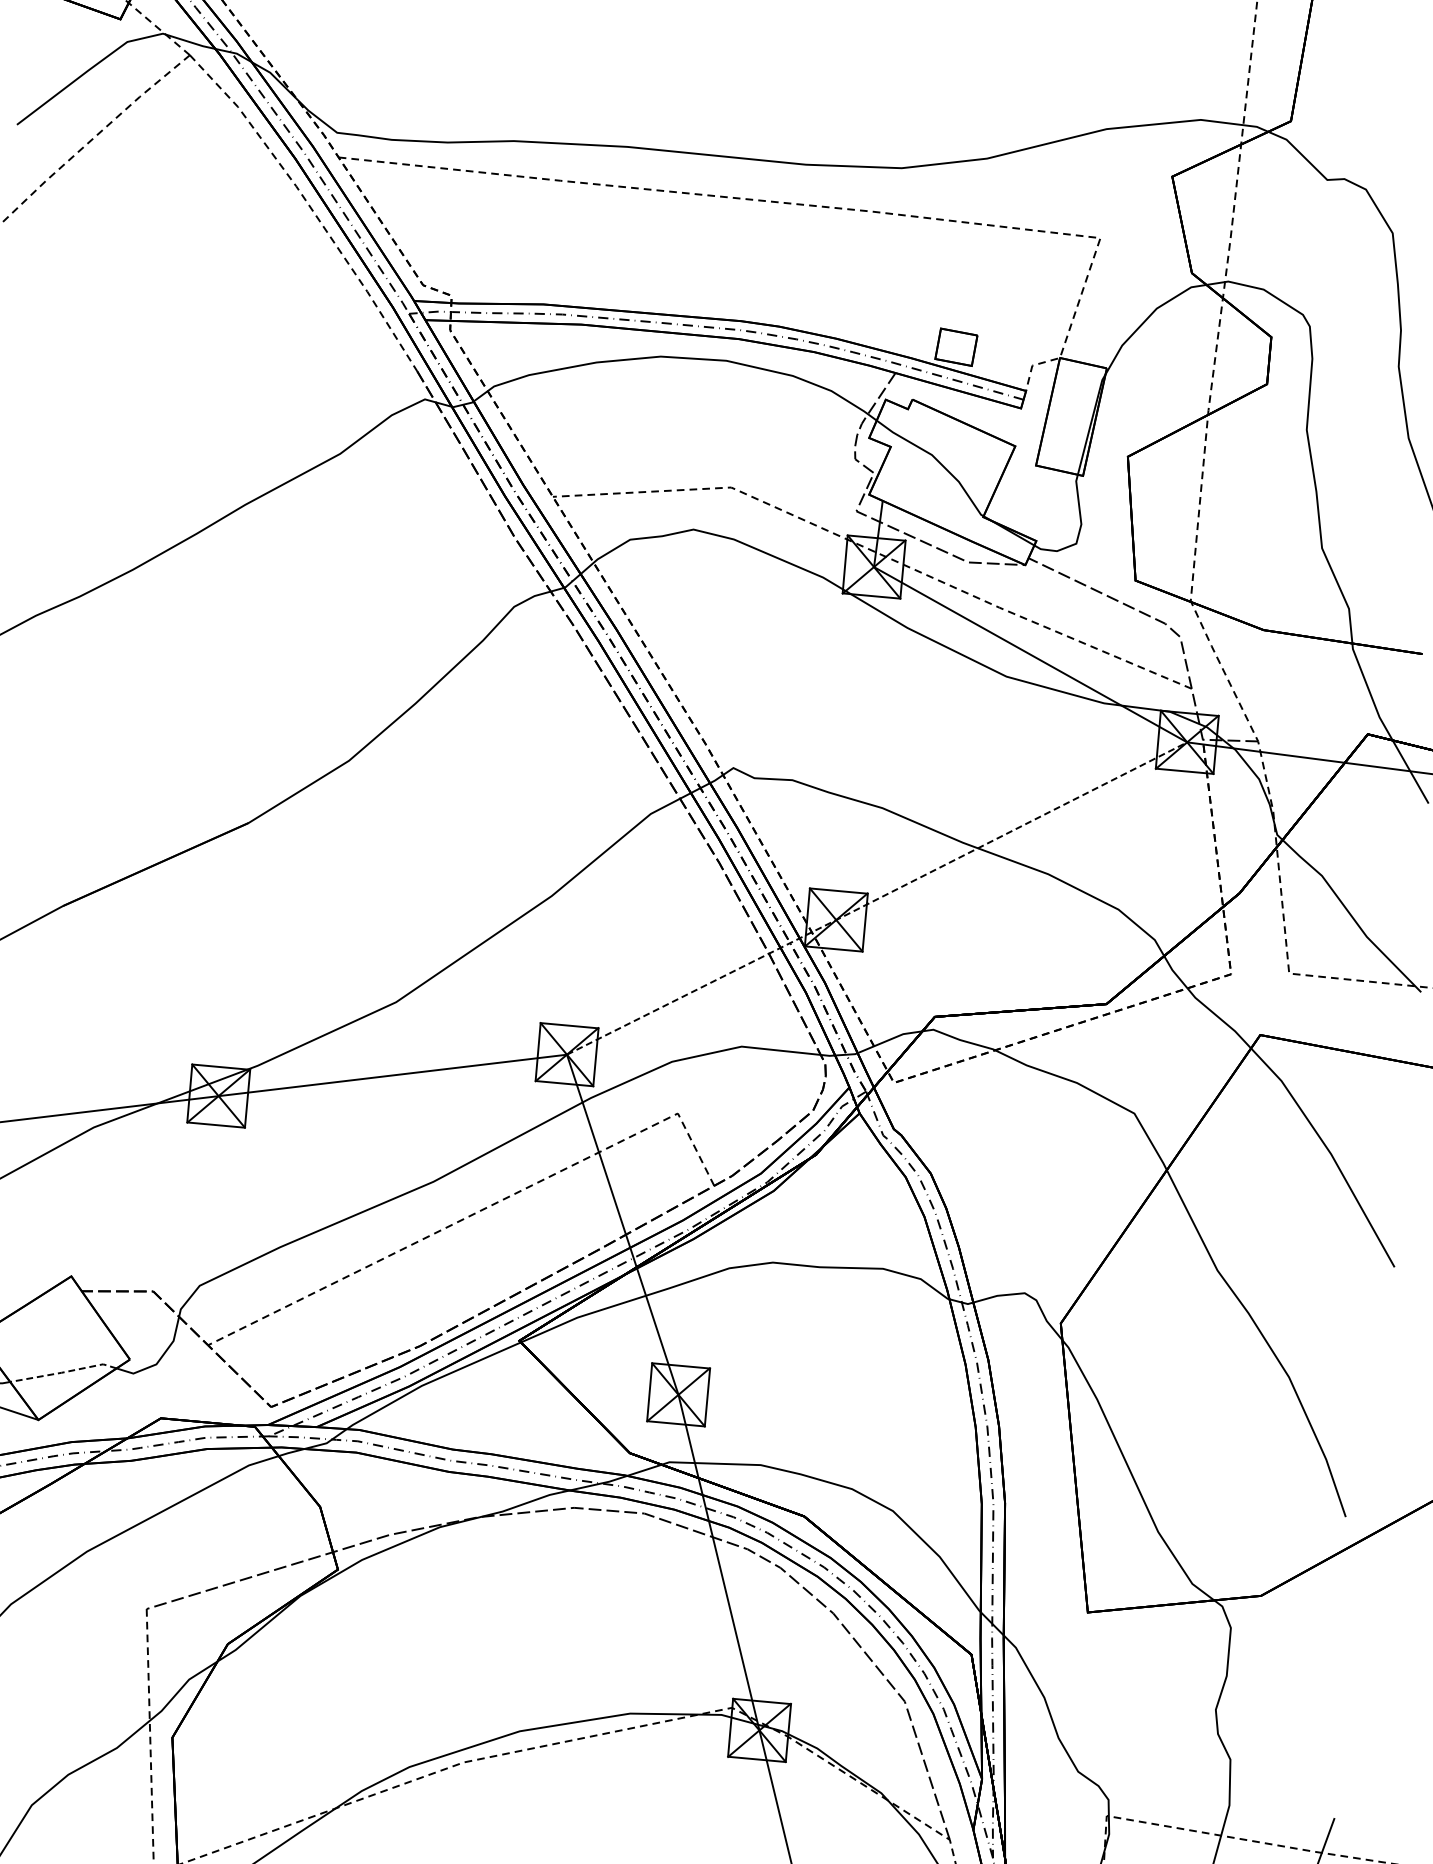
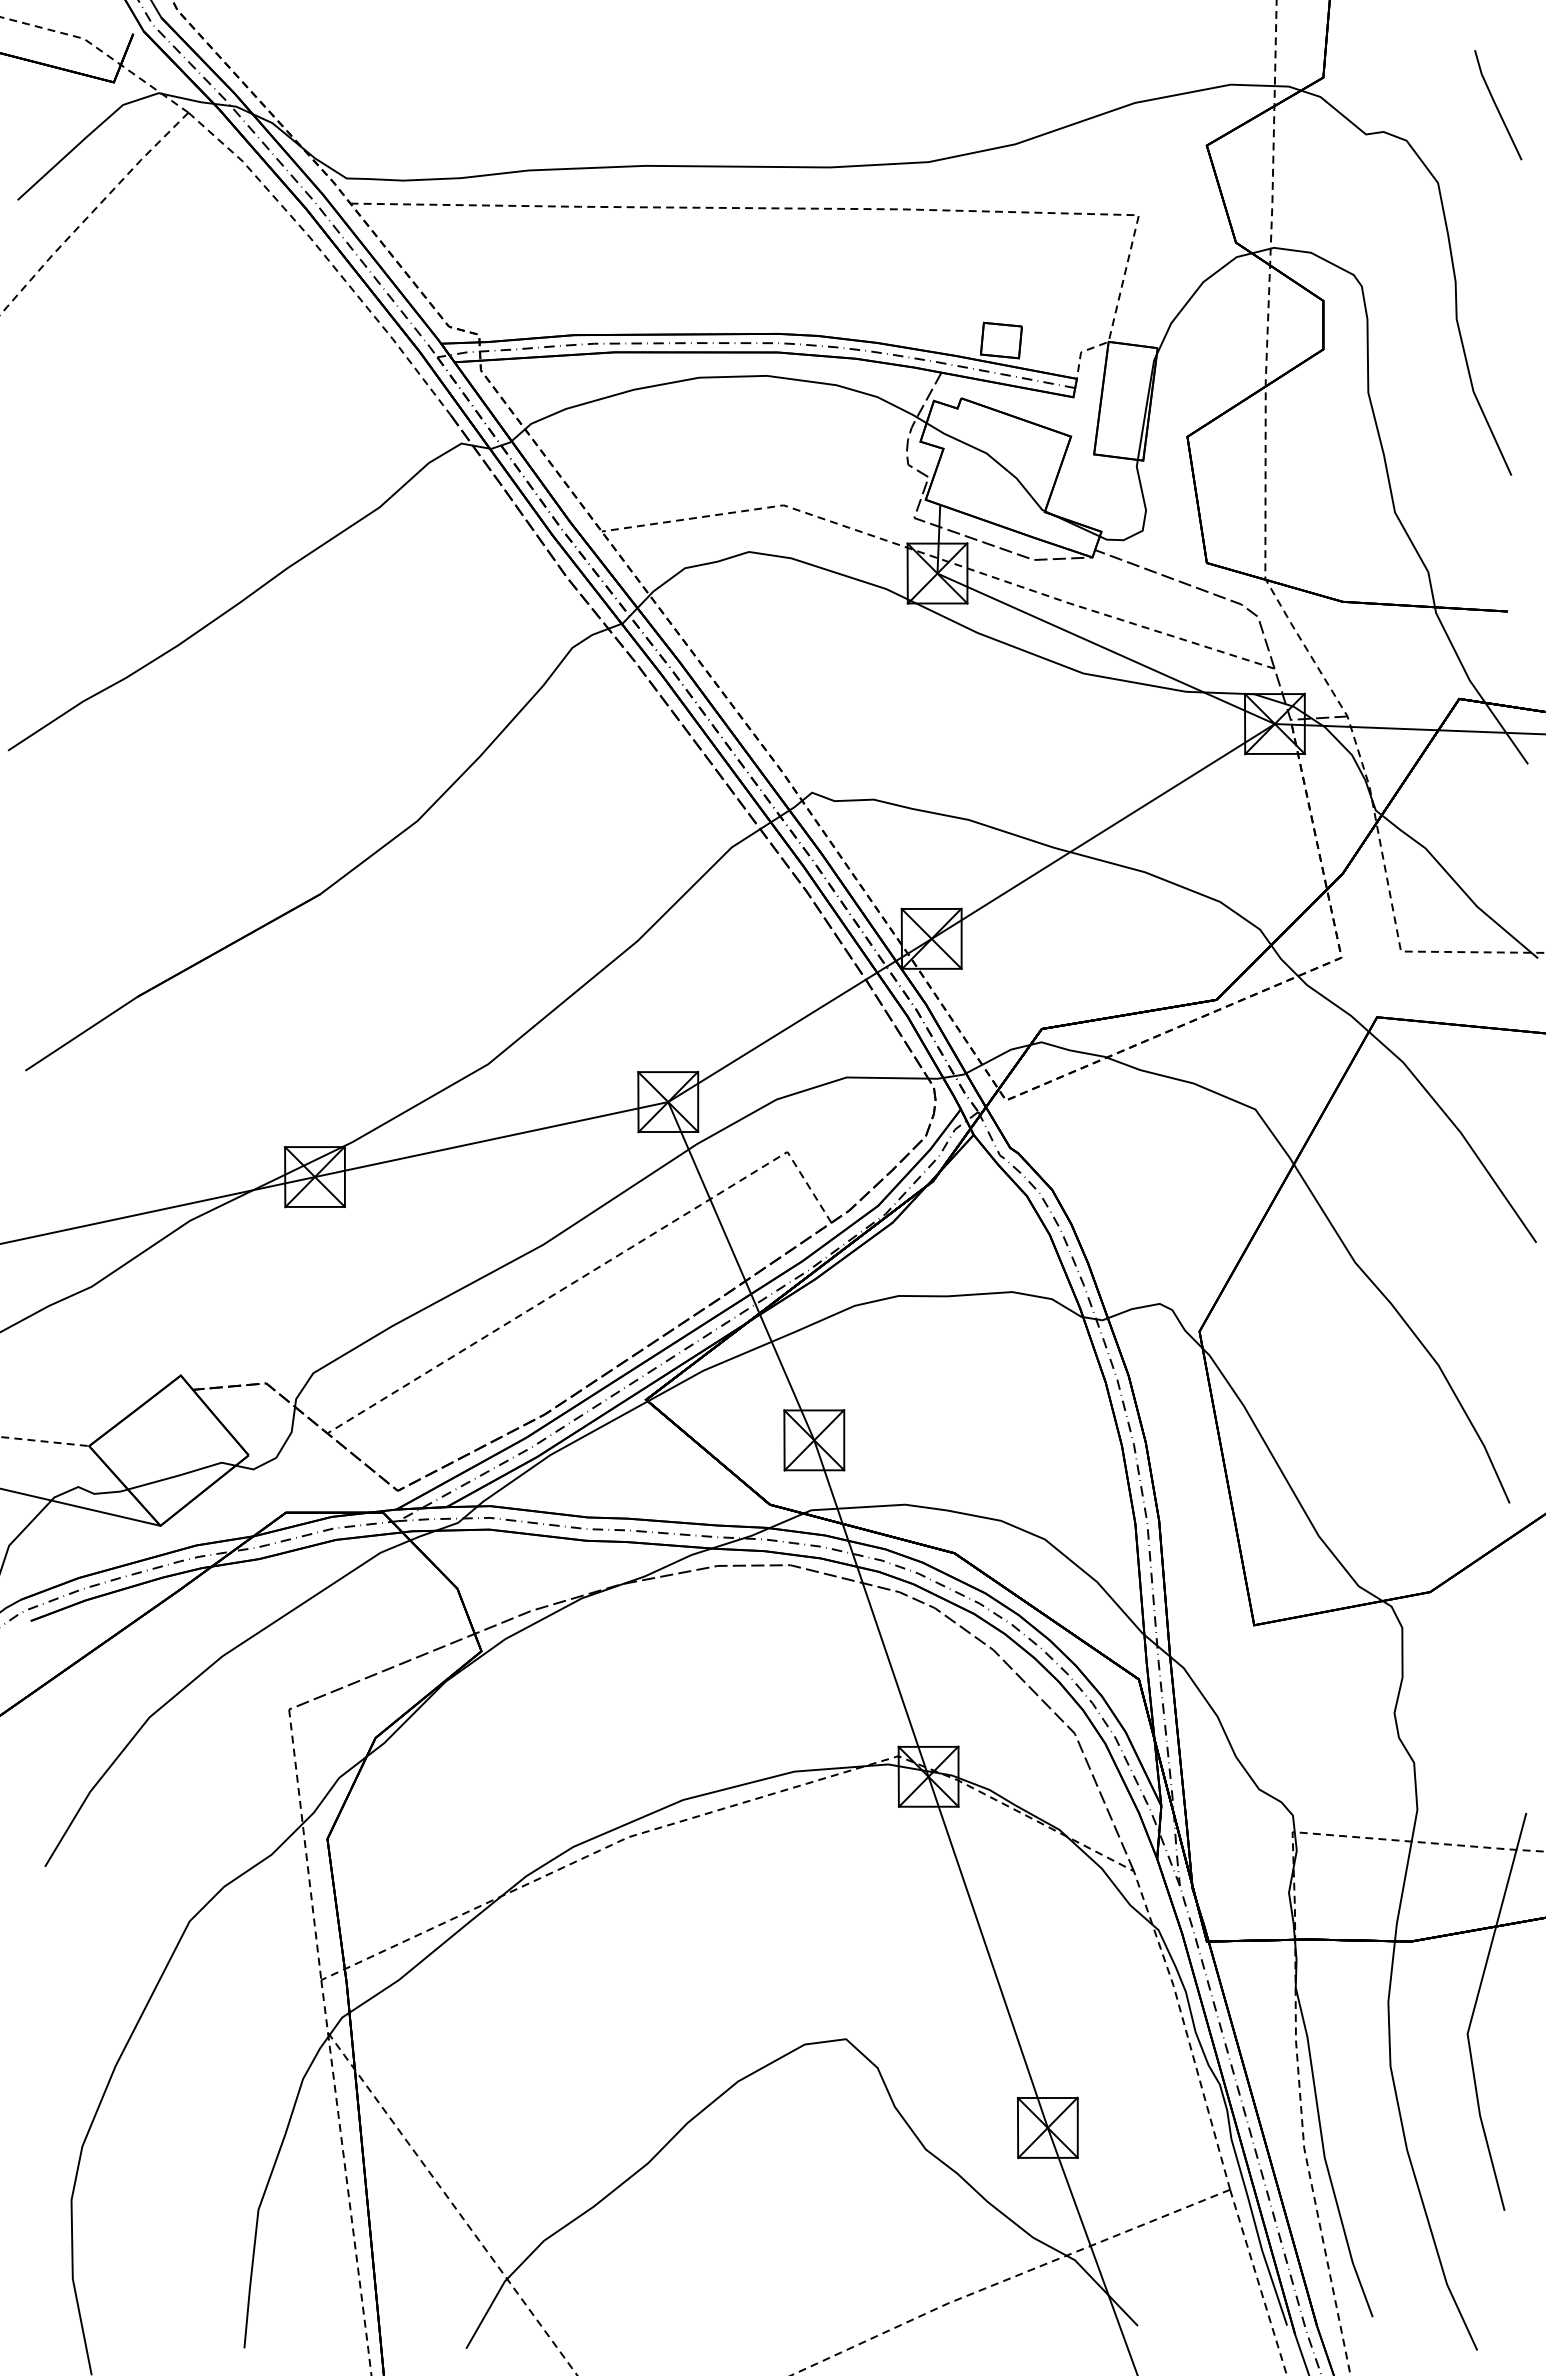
line: (876, 899) -> (971, 914), dashed -> solid
line: (63, 1372) -> (181, 1474), dashed -> solid

